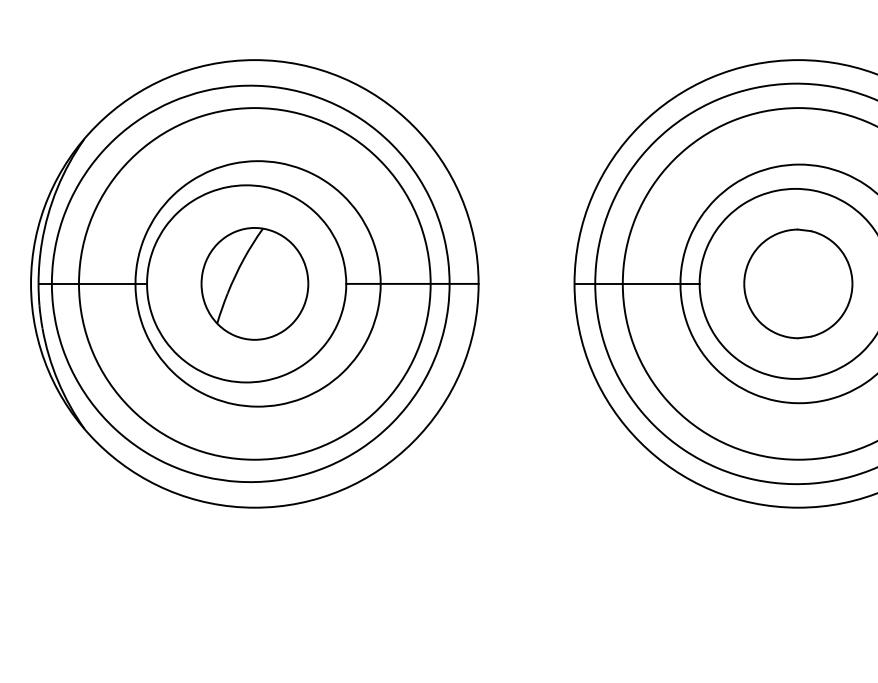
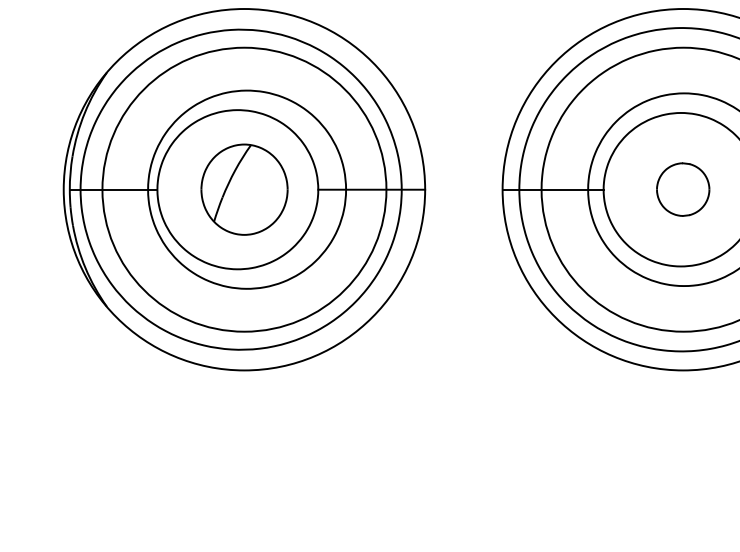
part: (797, 283) -> (682, 189), size x0.6

